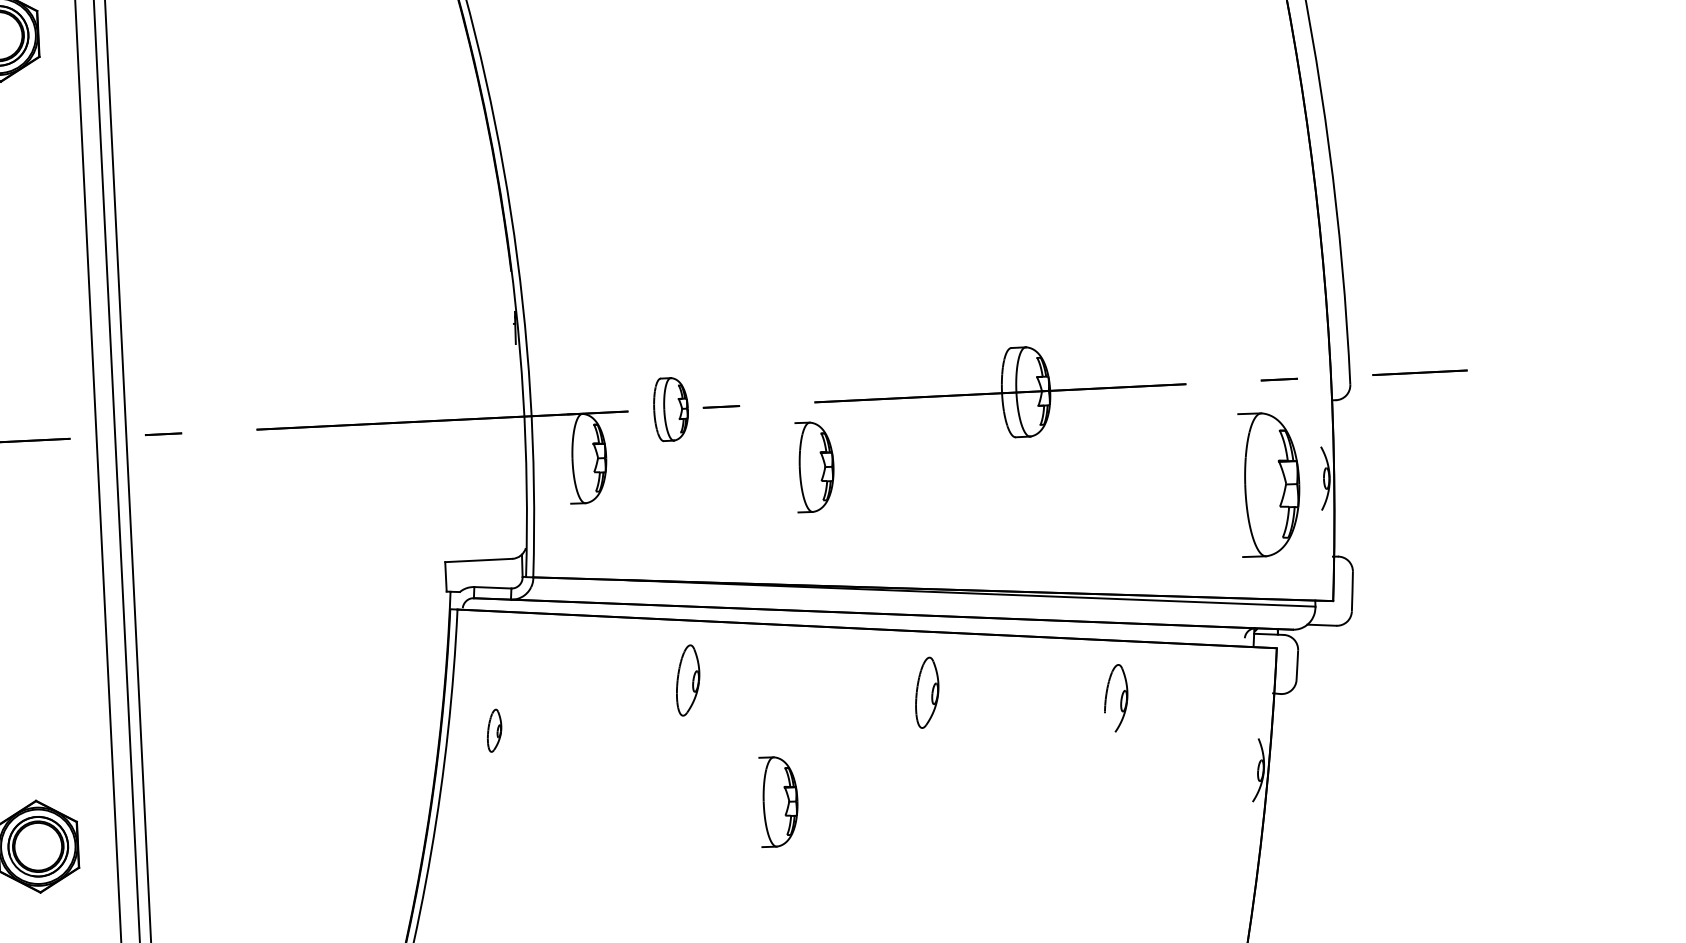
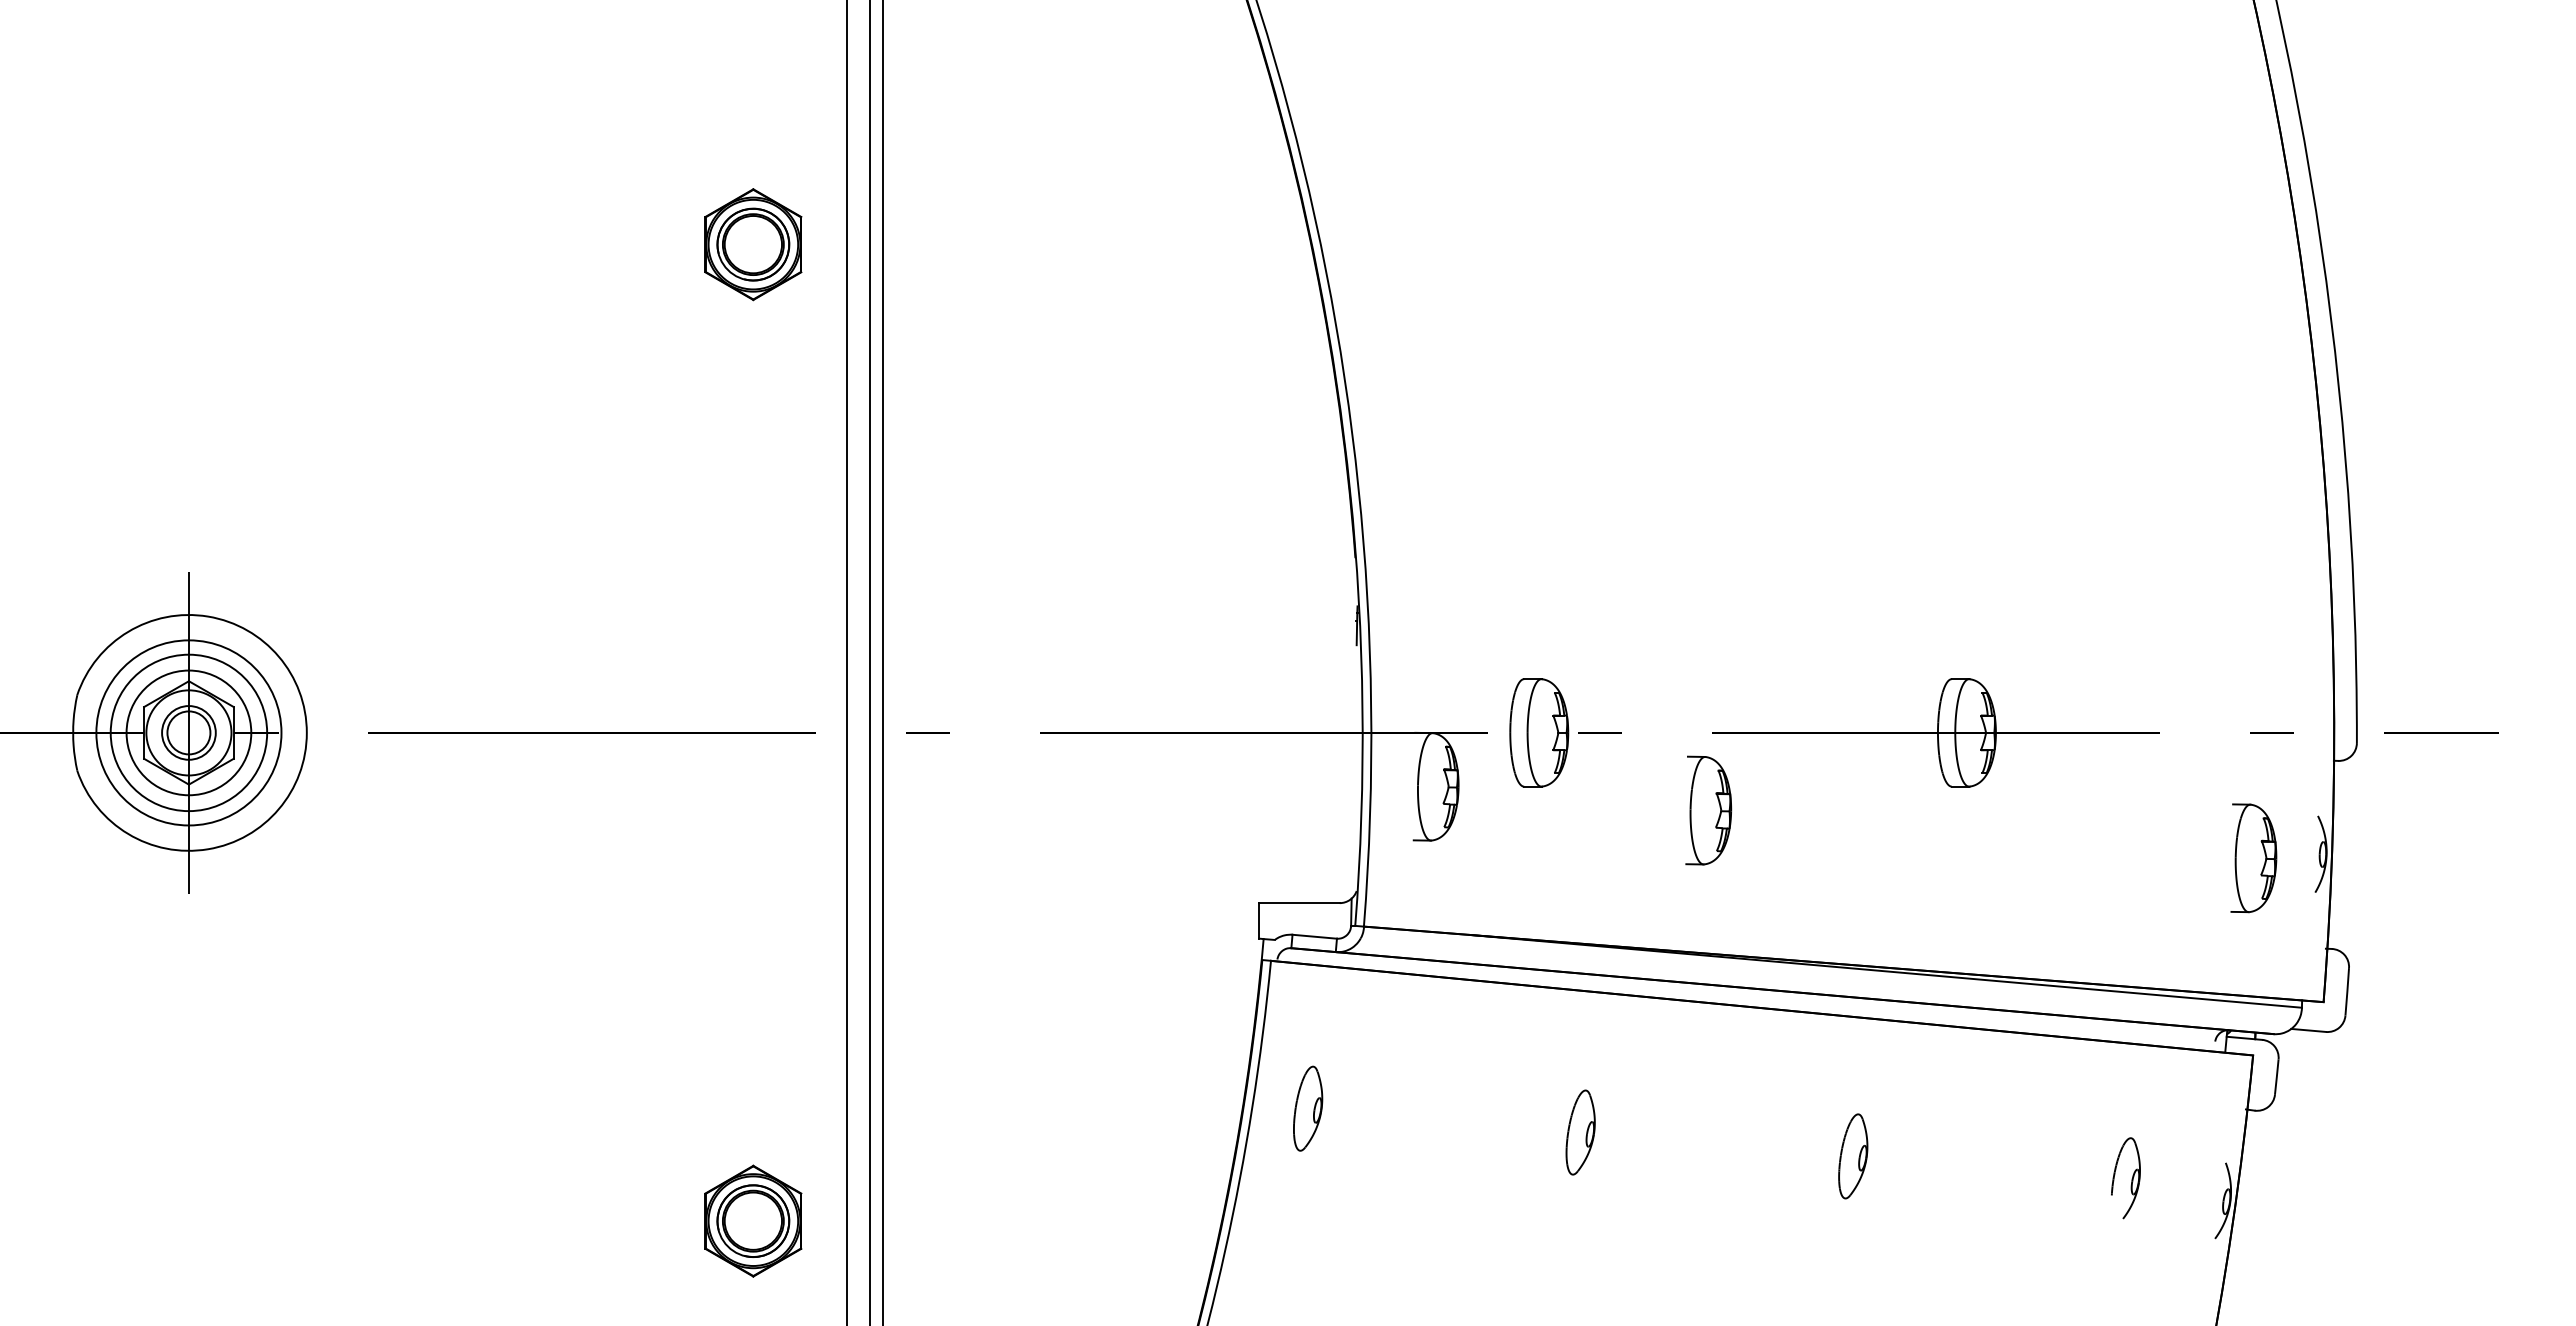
part: (671, 409) -> (1539, 732), size x1.43
part: (1269, 484) -> (2253, 858), size x0.62
part: (687, 680) -> (1580, 1132), moved
part: (927, 692) -> (1853, 1156), moved
part: (1115, 698) -> (2125, 1178), moved
part: (494, 730) -> (1308, 1108), size x1.67
part: (778, 801) -> (1645, 1210), removed

